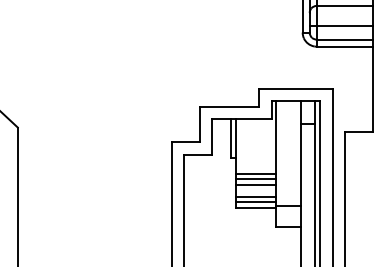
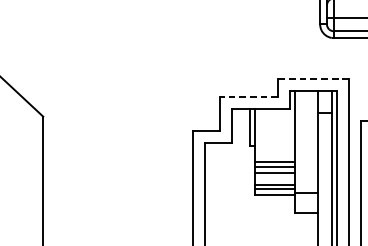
line: (296, 88) -> (314, 78), solid -> dashed
line: (229, 107) -> (249, 97), solid -> dashed

